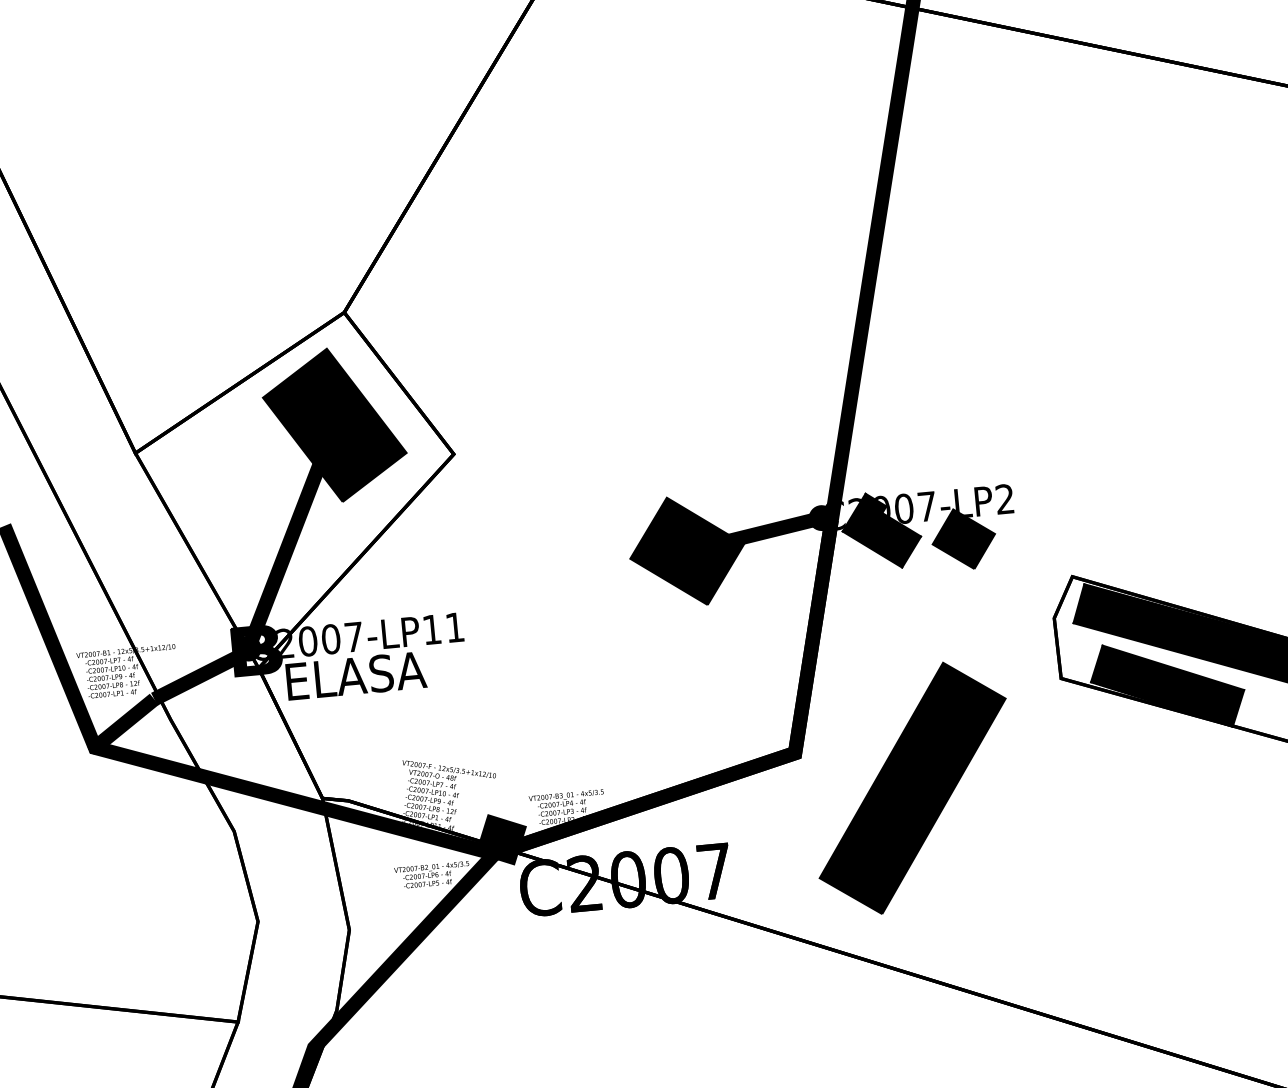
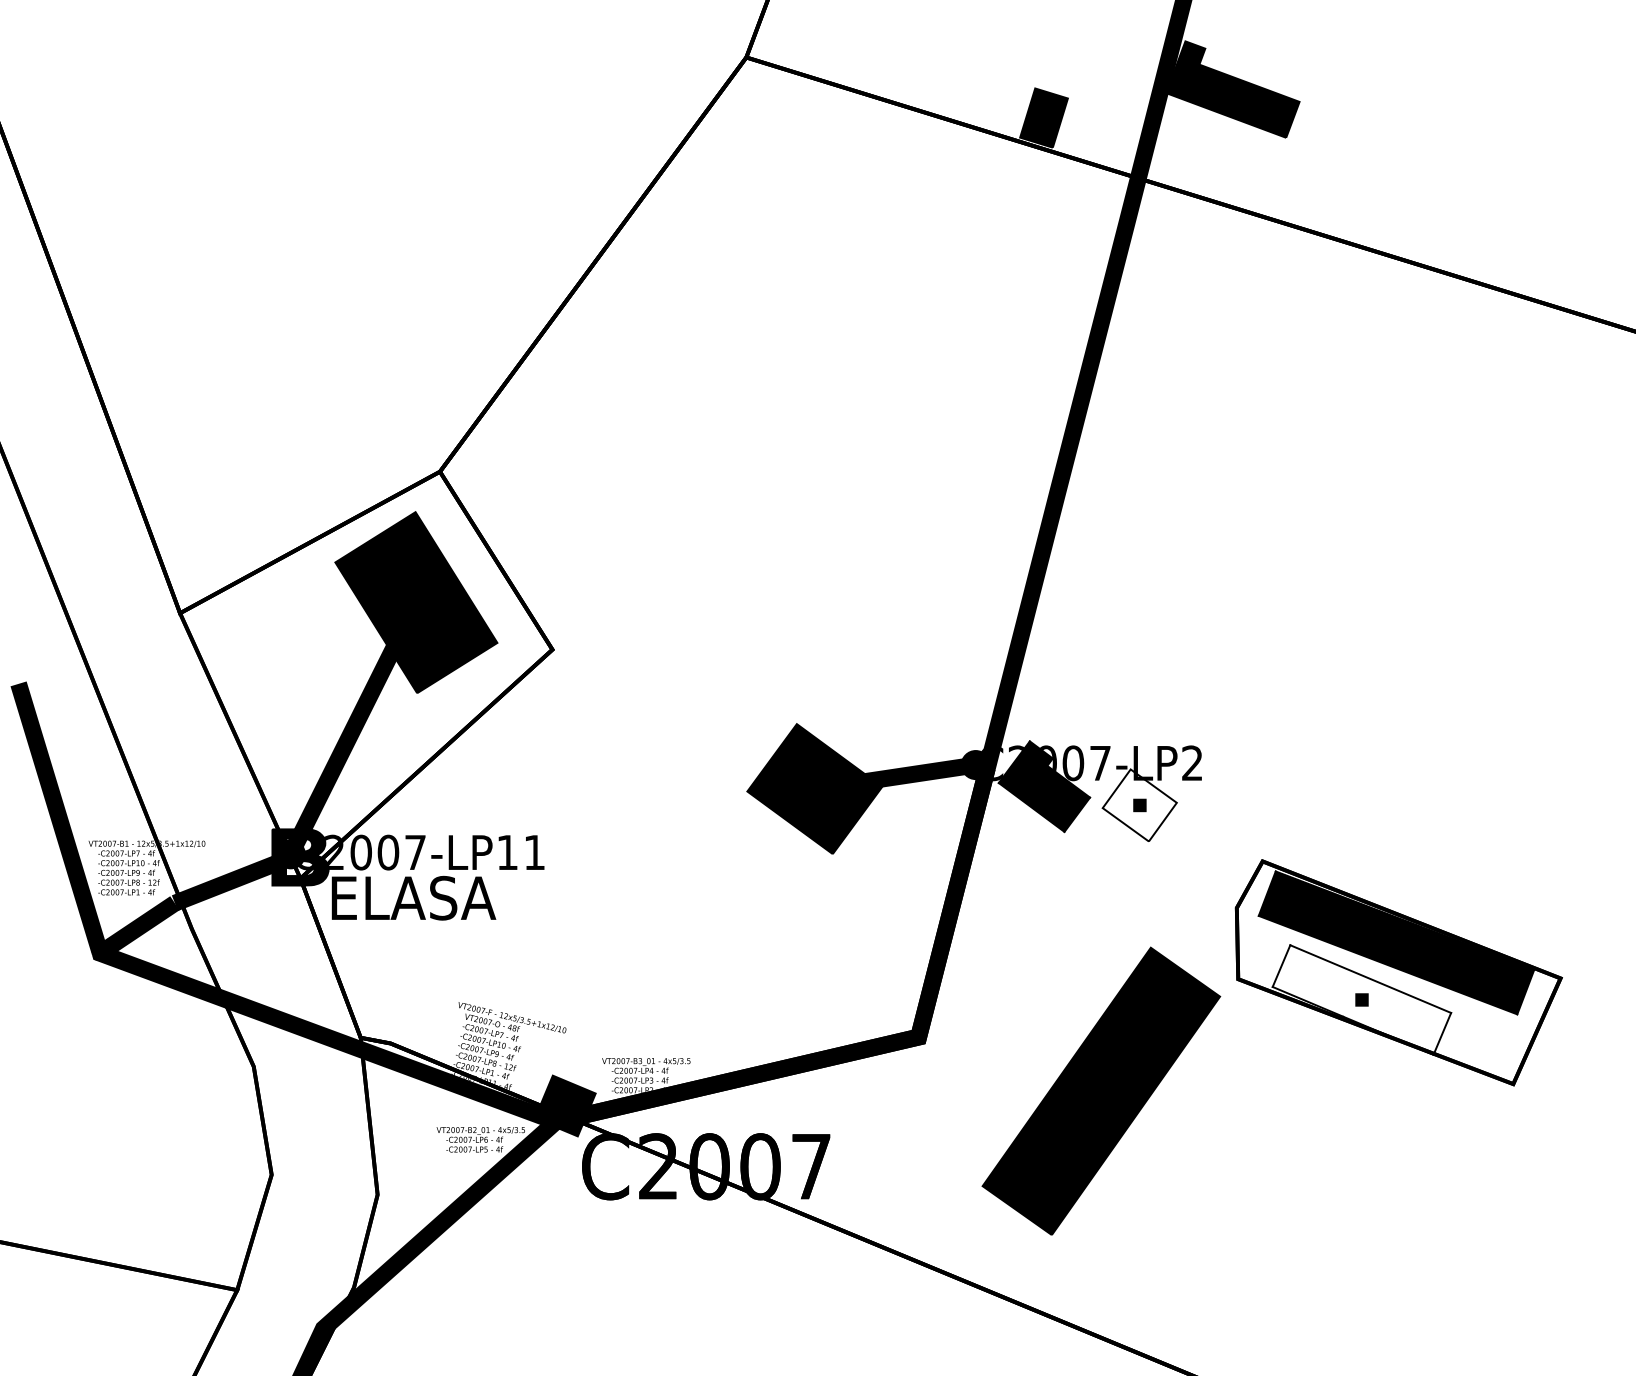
fill: (963, 539) -> (1139, 805), removed
fill: (1167, 685) -> (1361, 999), removed
part: (912, 787) -> (1101, 1090), moved

